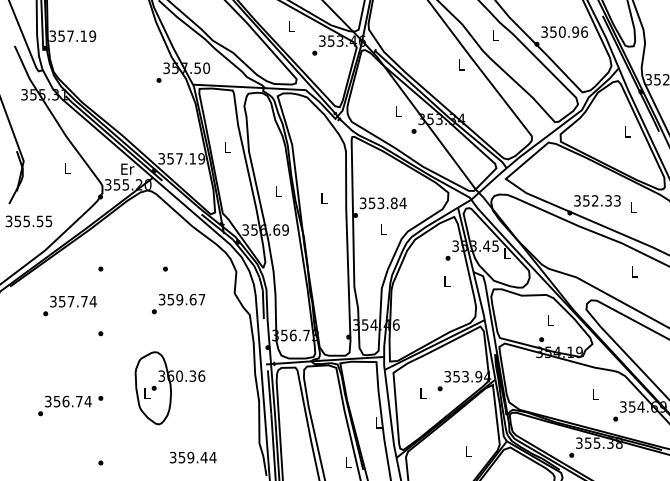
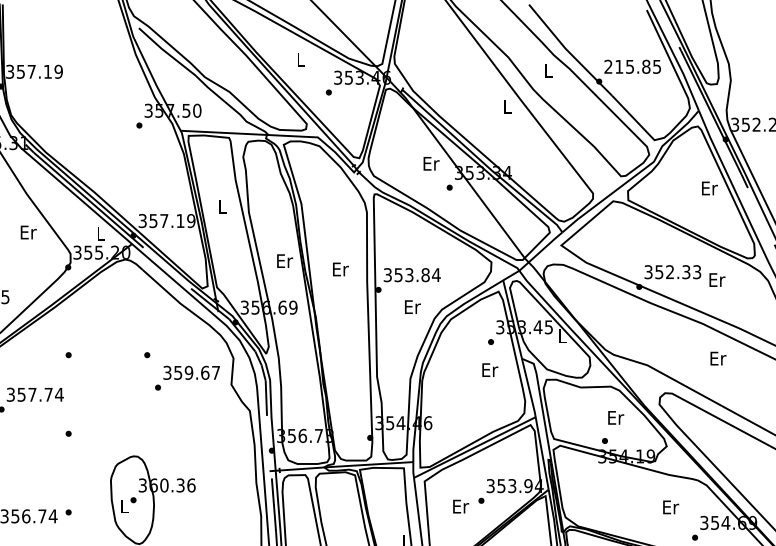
text: (564, 31) -> (632, 66), 350.96 -> 215.85
text: (398, 111) -> (430, 163), L -> Er
text: (627, 131) -> (709, 187), L -> Er
text: (67, 167) -> (28, 231), L -> Er
text: (127, 168) -> (101, 232), Er -> L
text: (278, 191) -> (284, 260), L -> Er
text: (324, 198) -> (340, 269), L -> Er
text: (633, 206) -> (716, 278), L -> Er
text: (383, 229) -> (412, 306), L -> Er
text: (634, 271) -> (717, 358), L -> Er
text: (446, 280) -> (489, 369), L -> Er
text: (178, 303) -> (187, 377), moved
text: (550, 320) -> (615, 417), L -> Er
text: (422, 393) -> (459, 506), L -> Er
text: (595, 393) -> (670, 506), L -> Er

